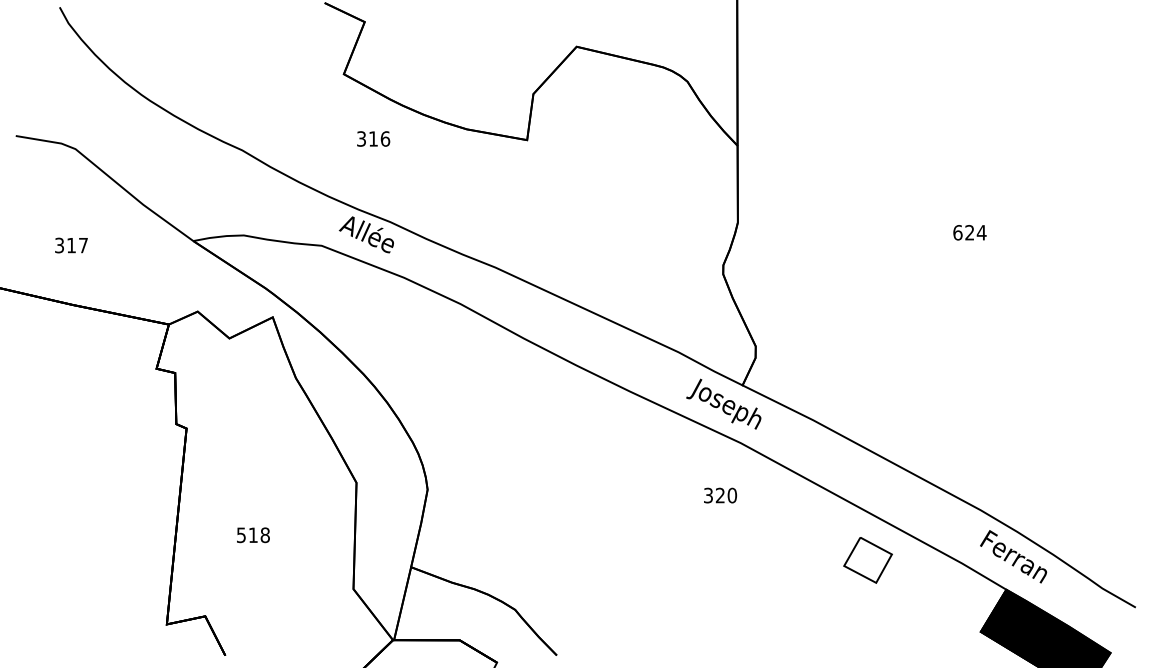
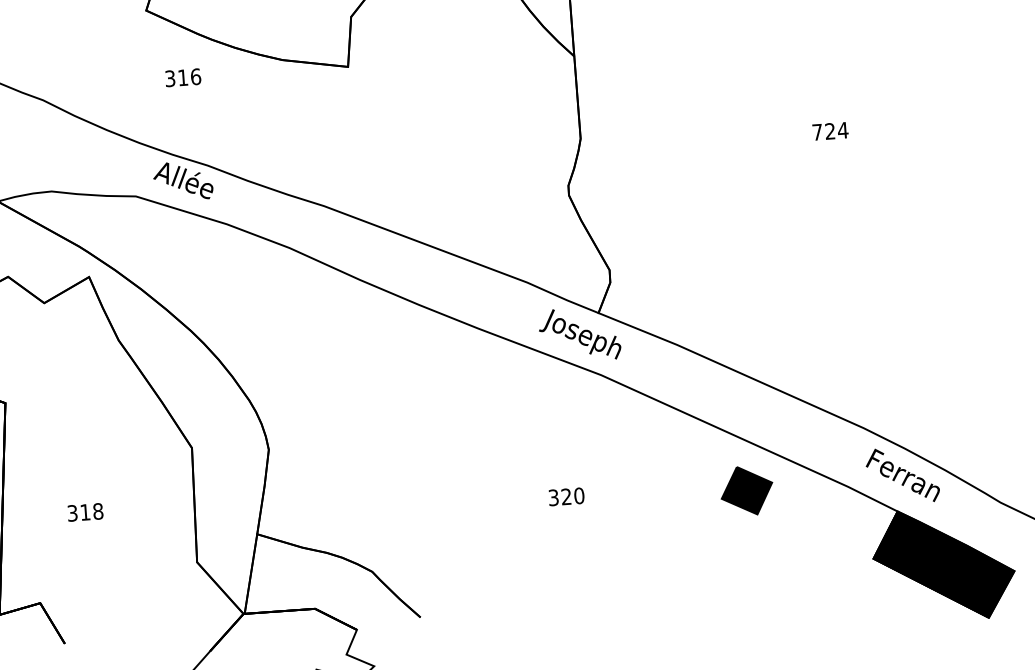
text: (957, 232) -> (817, 132), 624 -> 724
text: (720, 495) -> (566, 496), moved
text: (241, 534) -> (72, 512), 518 -> 318
fill: (867, 559) -> (746, 490), added

